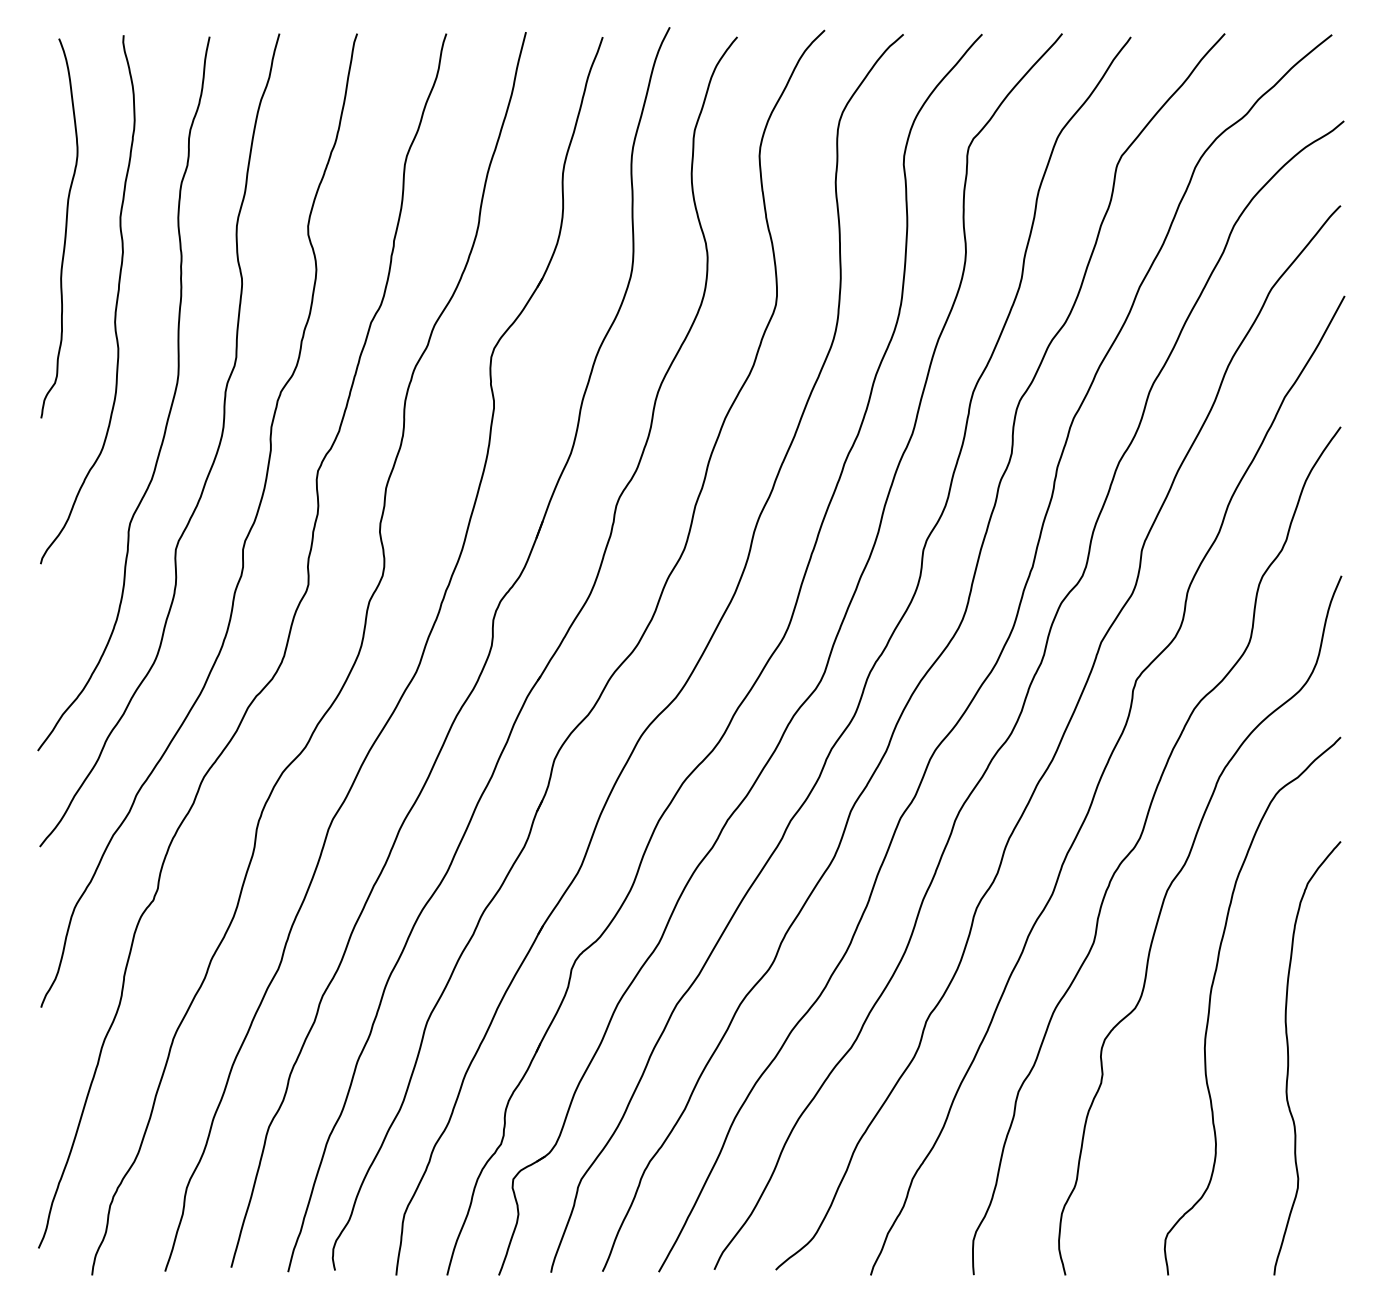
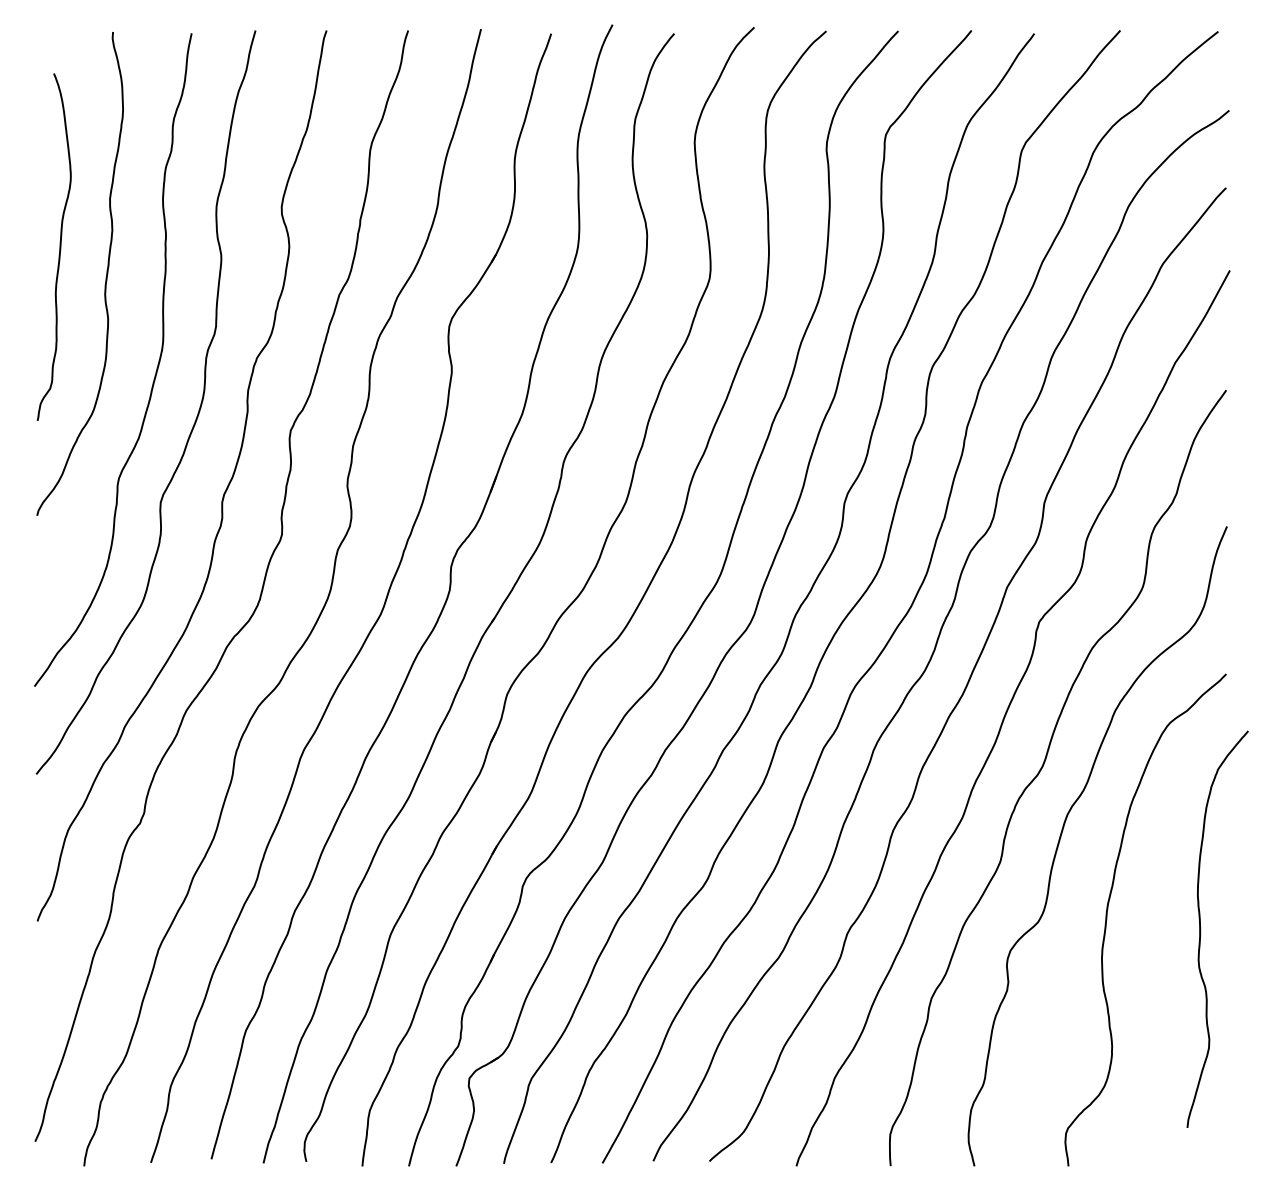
curve: (65, 228) -> (59, 247), moved
curve: (1289, 1058) -> (1201, 929), moved

